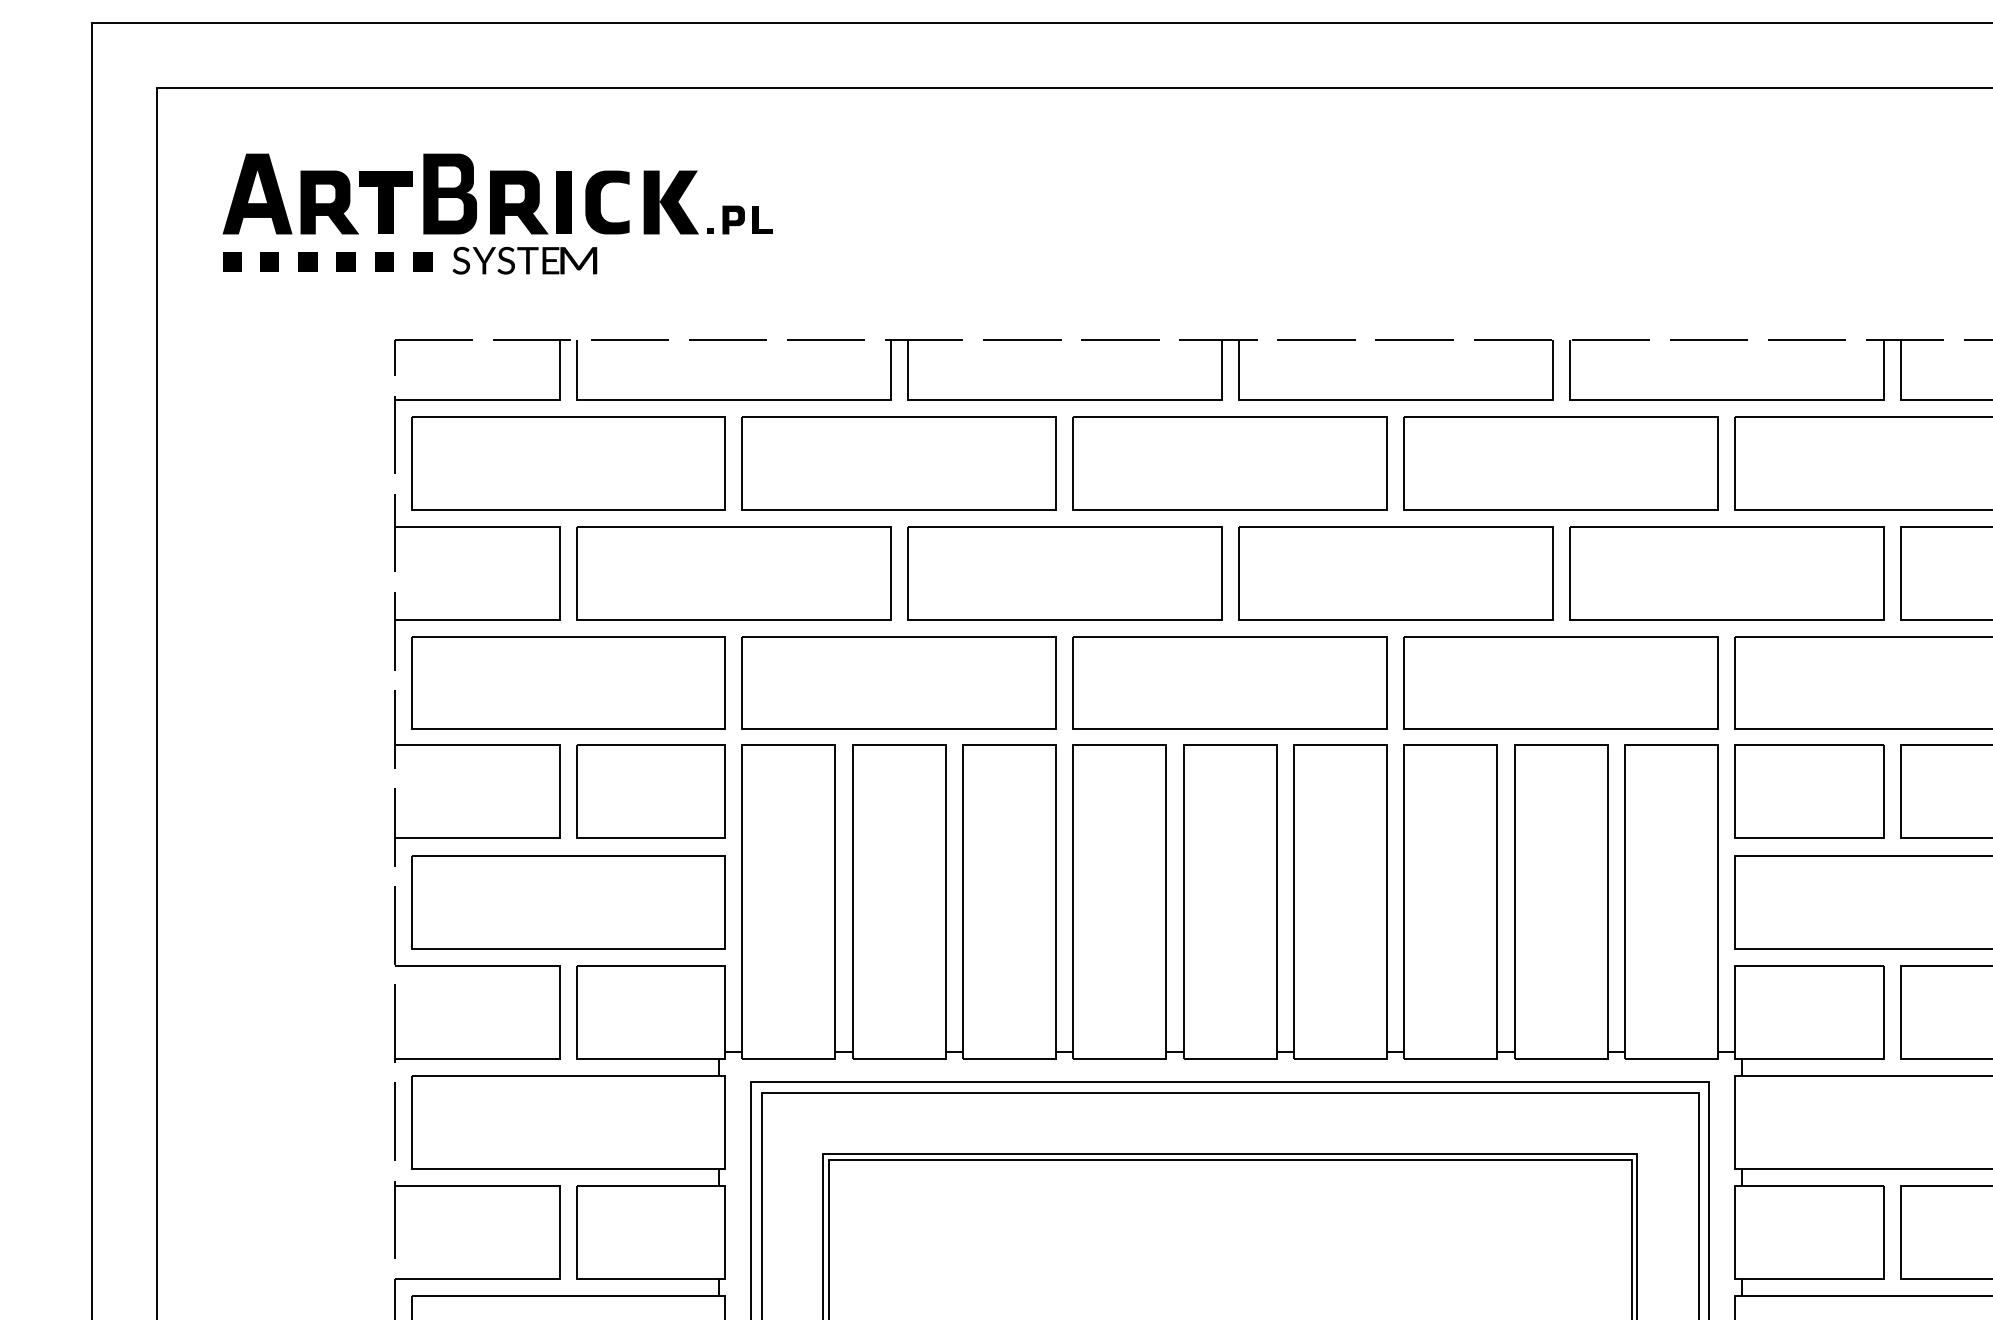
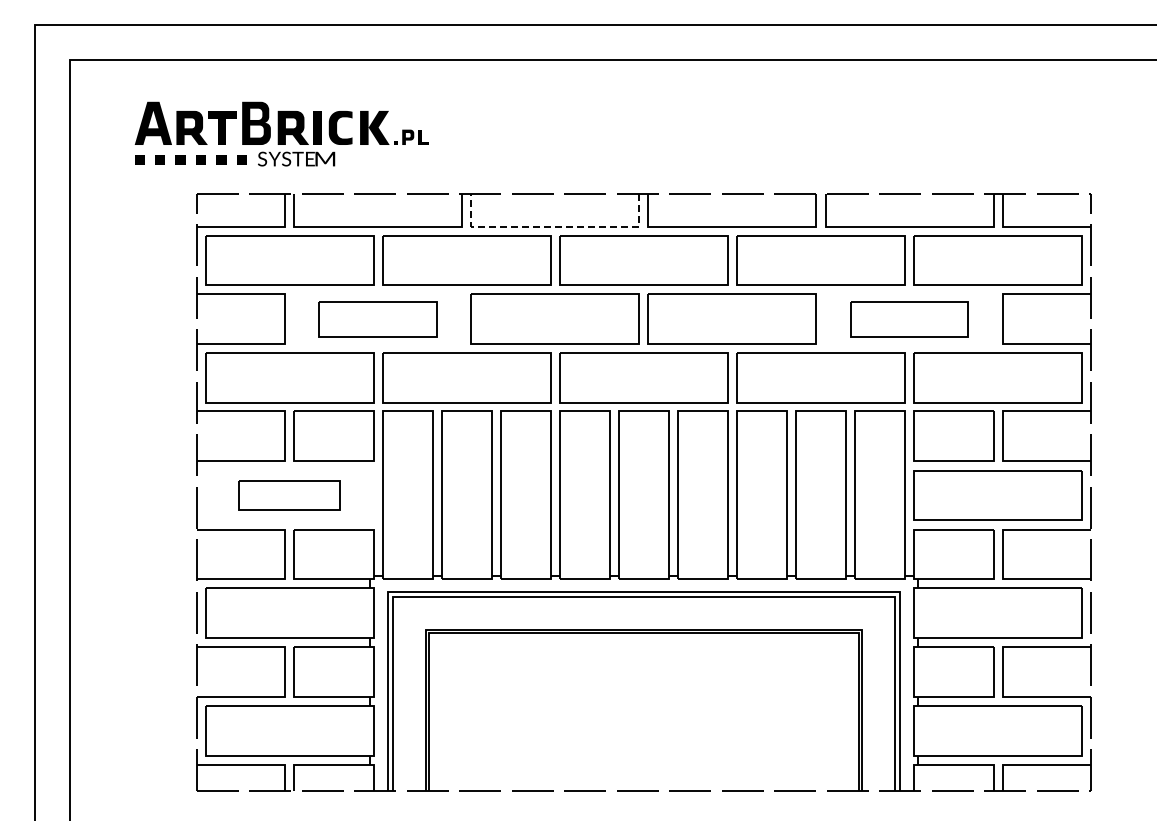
text: (496, 212) -> (281, 133), moved
line: (1064, 399) -> (555, 226), solid -> dashed
part: (732, 571) -> (377, 318), size x0.7
part: (1726, 571) -> (909, 318), size x0.7
part: (567, 902) -> (289, 495), size x0.6

